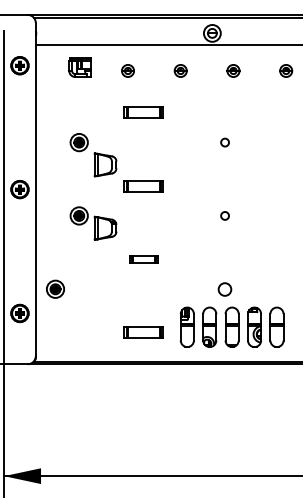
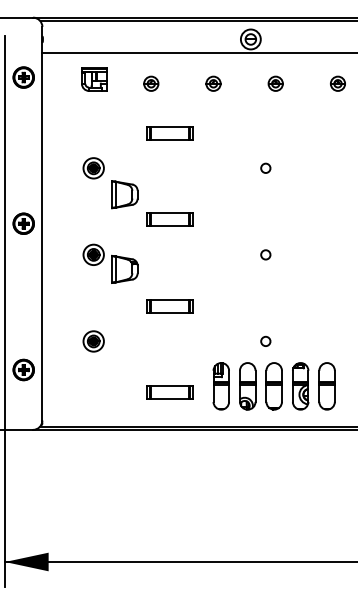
part: (143, 259) -> (169, 306), size x1.43
circle: (224, 288) -> (265, 340), size x0.62
part: (55, 289) -> (93, 341), moved

